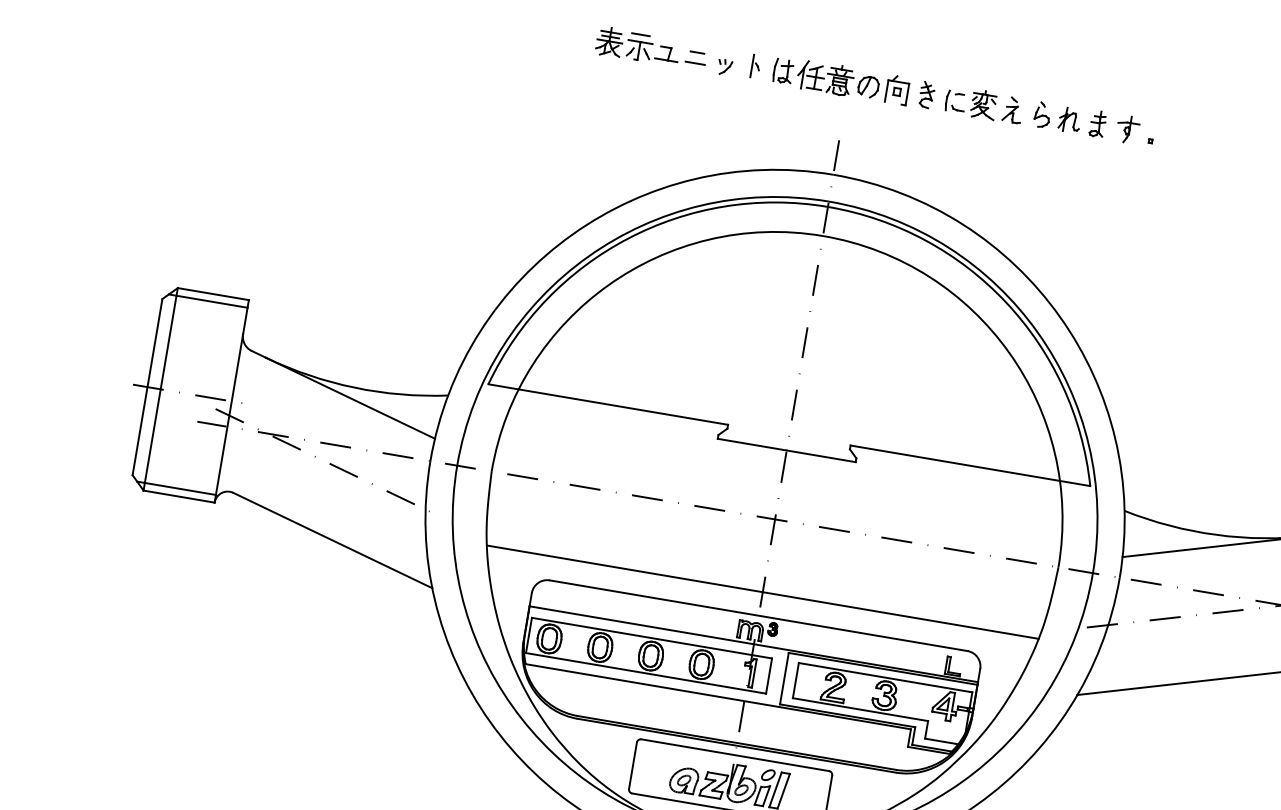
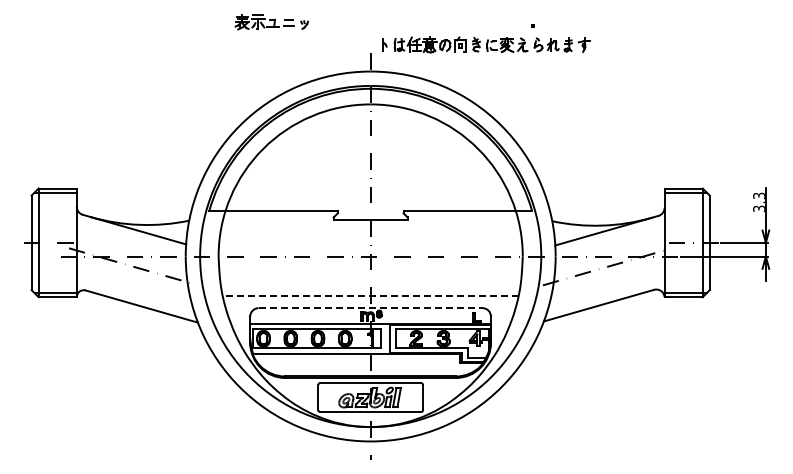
part: (945, 97) -> (486, 44), moved
line: (762, 592) -> (370, 295), solid -> dashed
line: (760, 616) -> (371, 308), solid -> dashed

